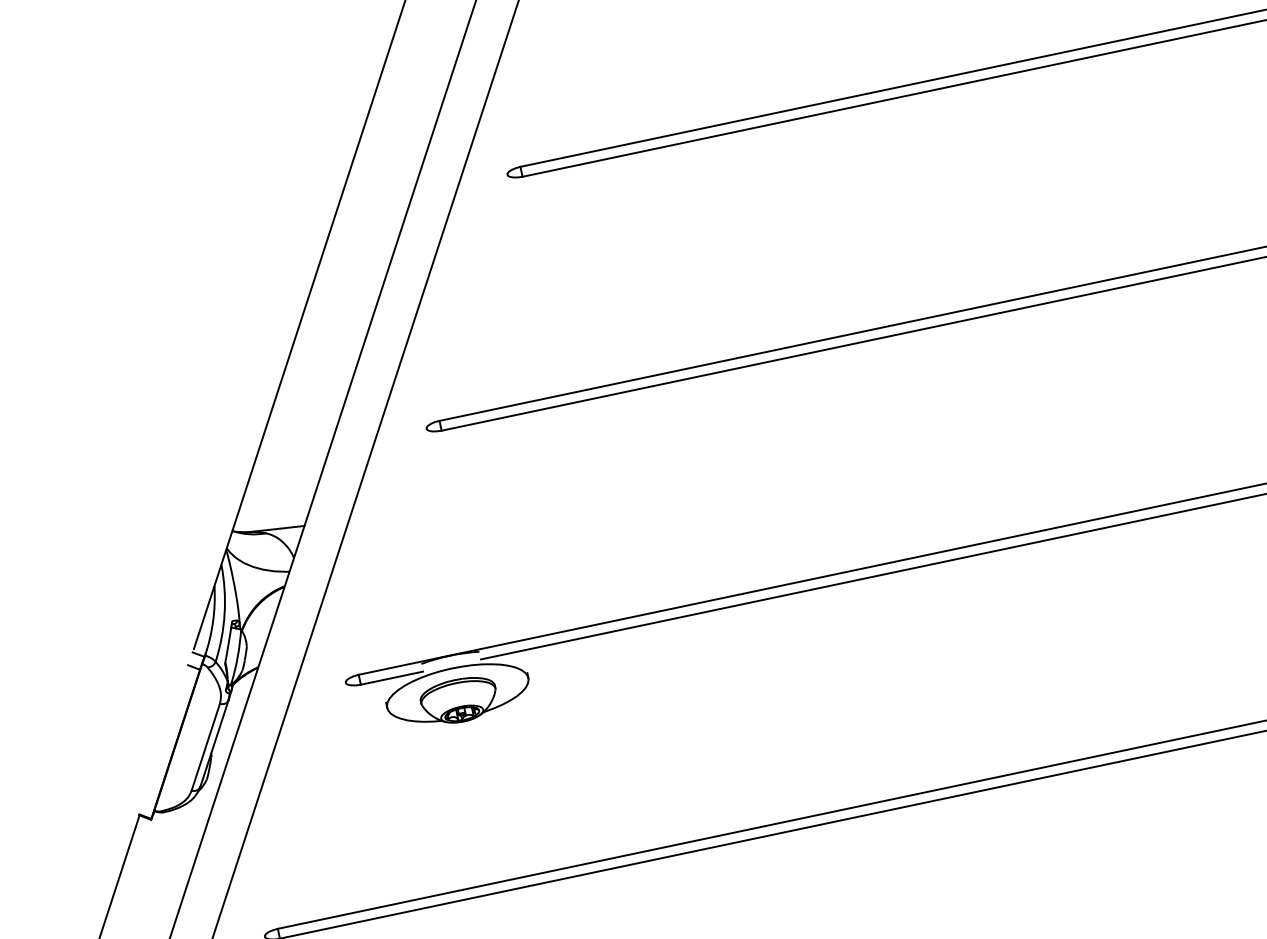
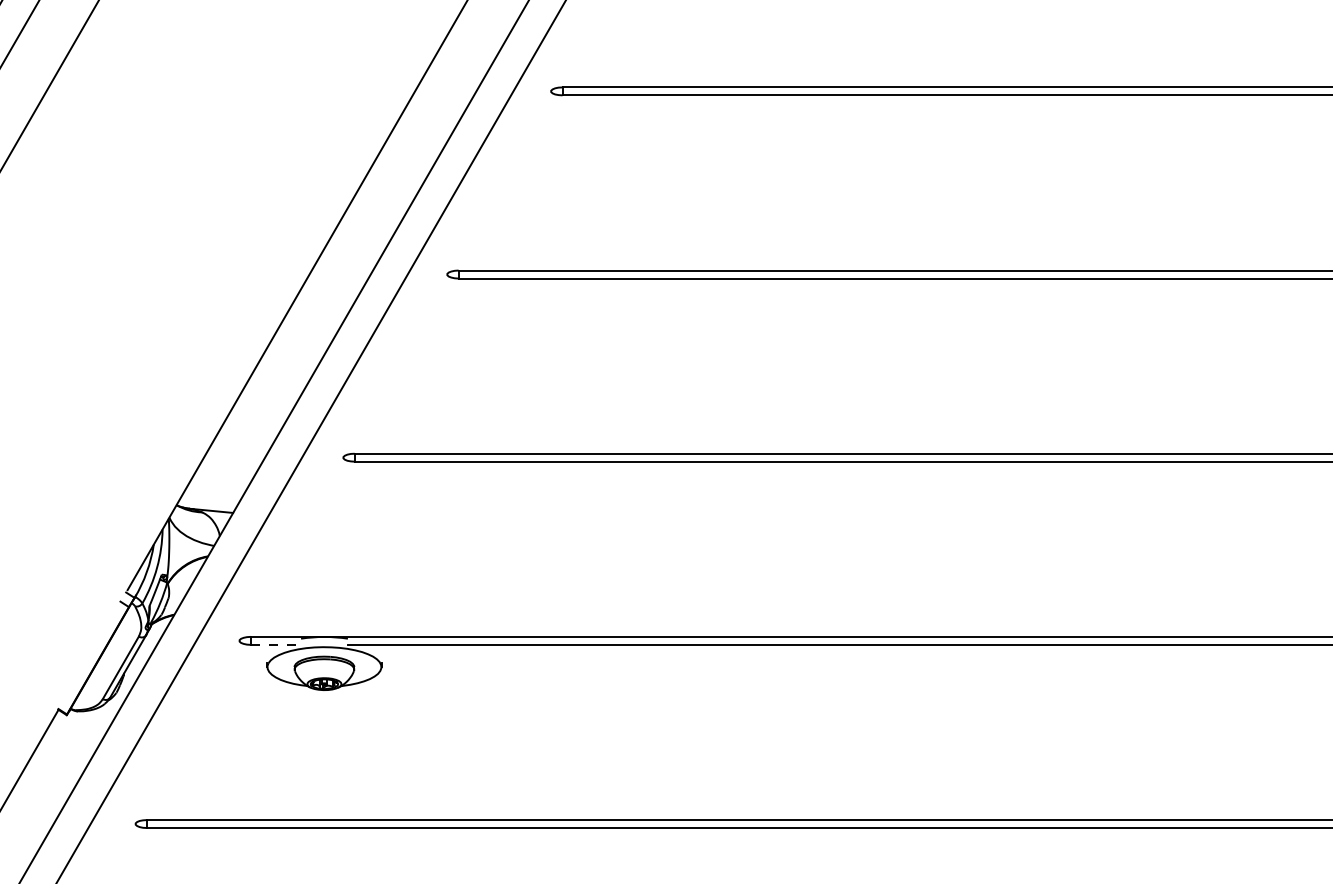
line: (392, 677) -> (276, 644), solid -> dashed

